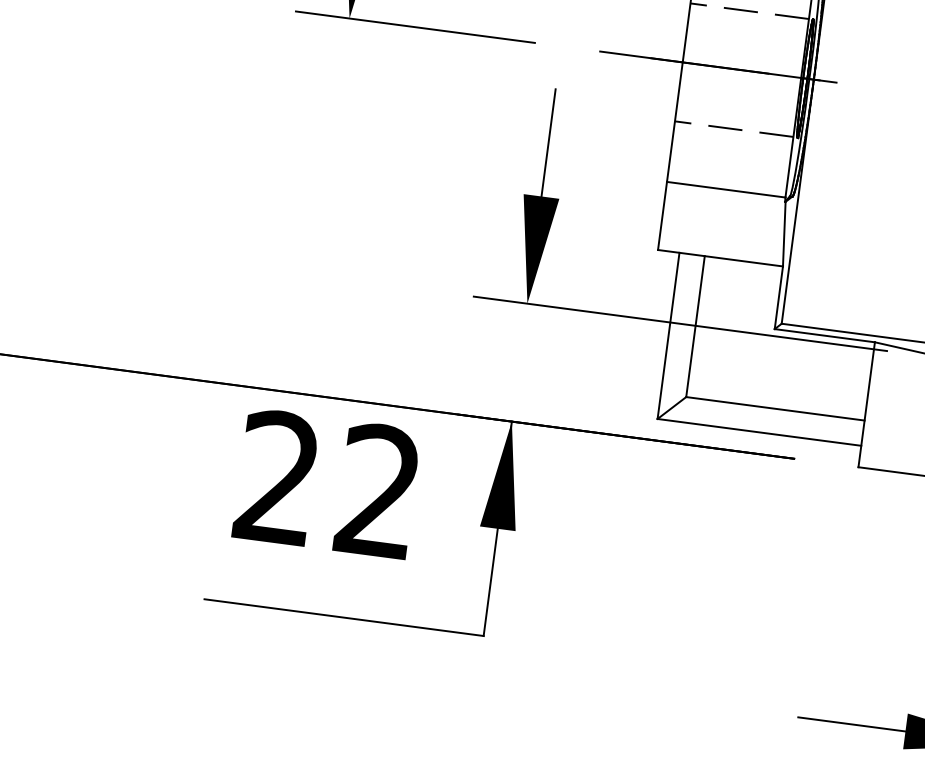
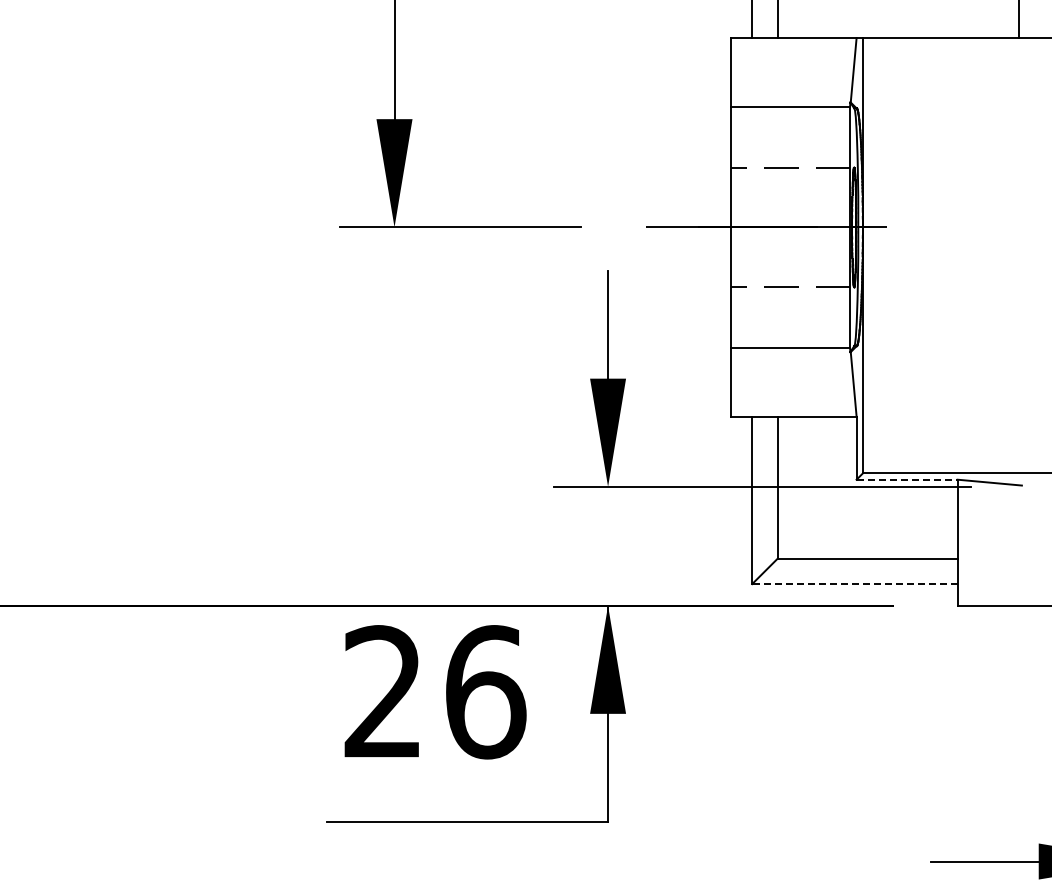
line: (825, 335) -> (907, 479), solid -> dashed
line: (758, 432) -> (854, 584), solid -> dashed
text: (380, 491) -> (486, 692), 22 -> 26

